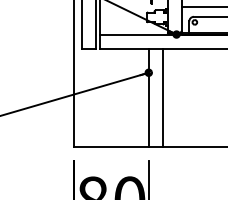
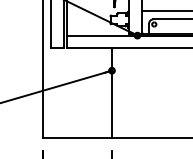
line: (162, 97) -> (124, 93), removed

